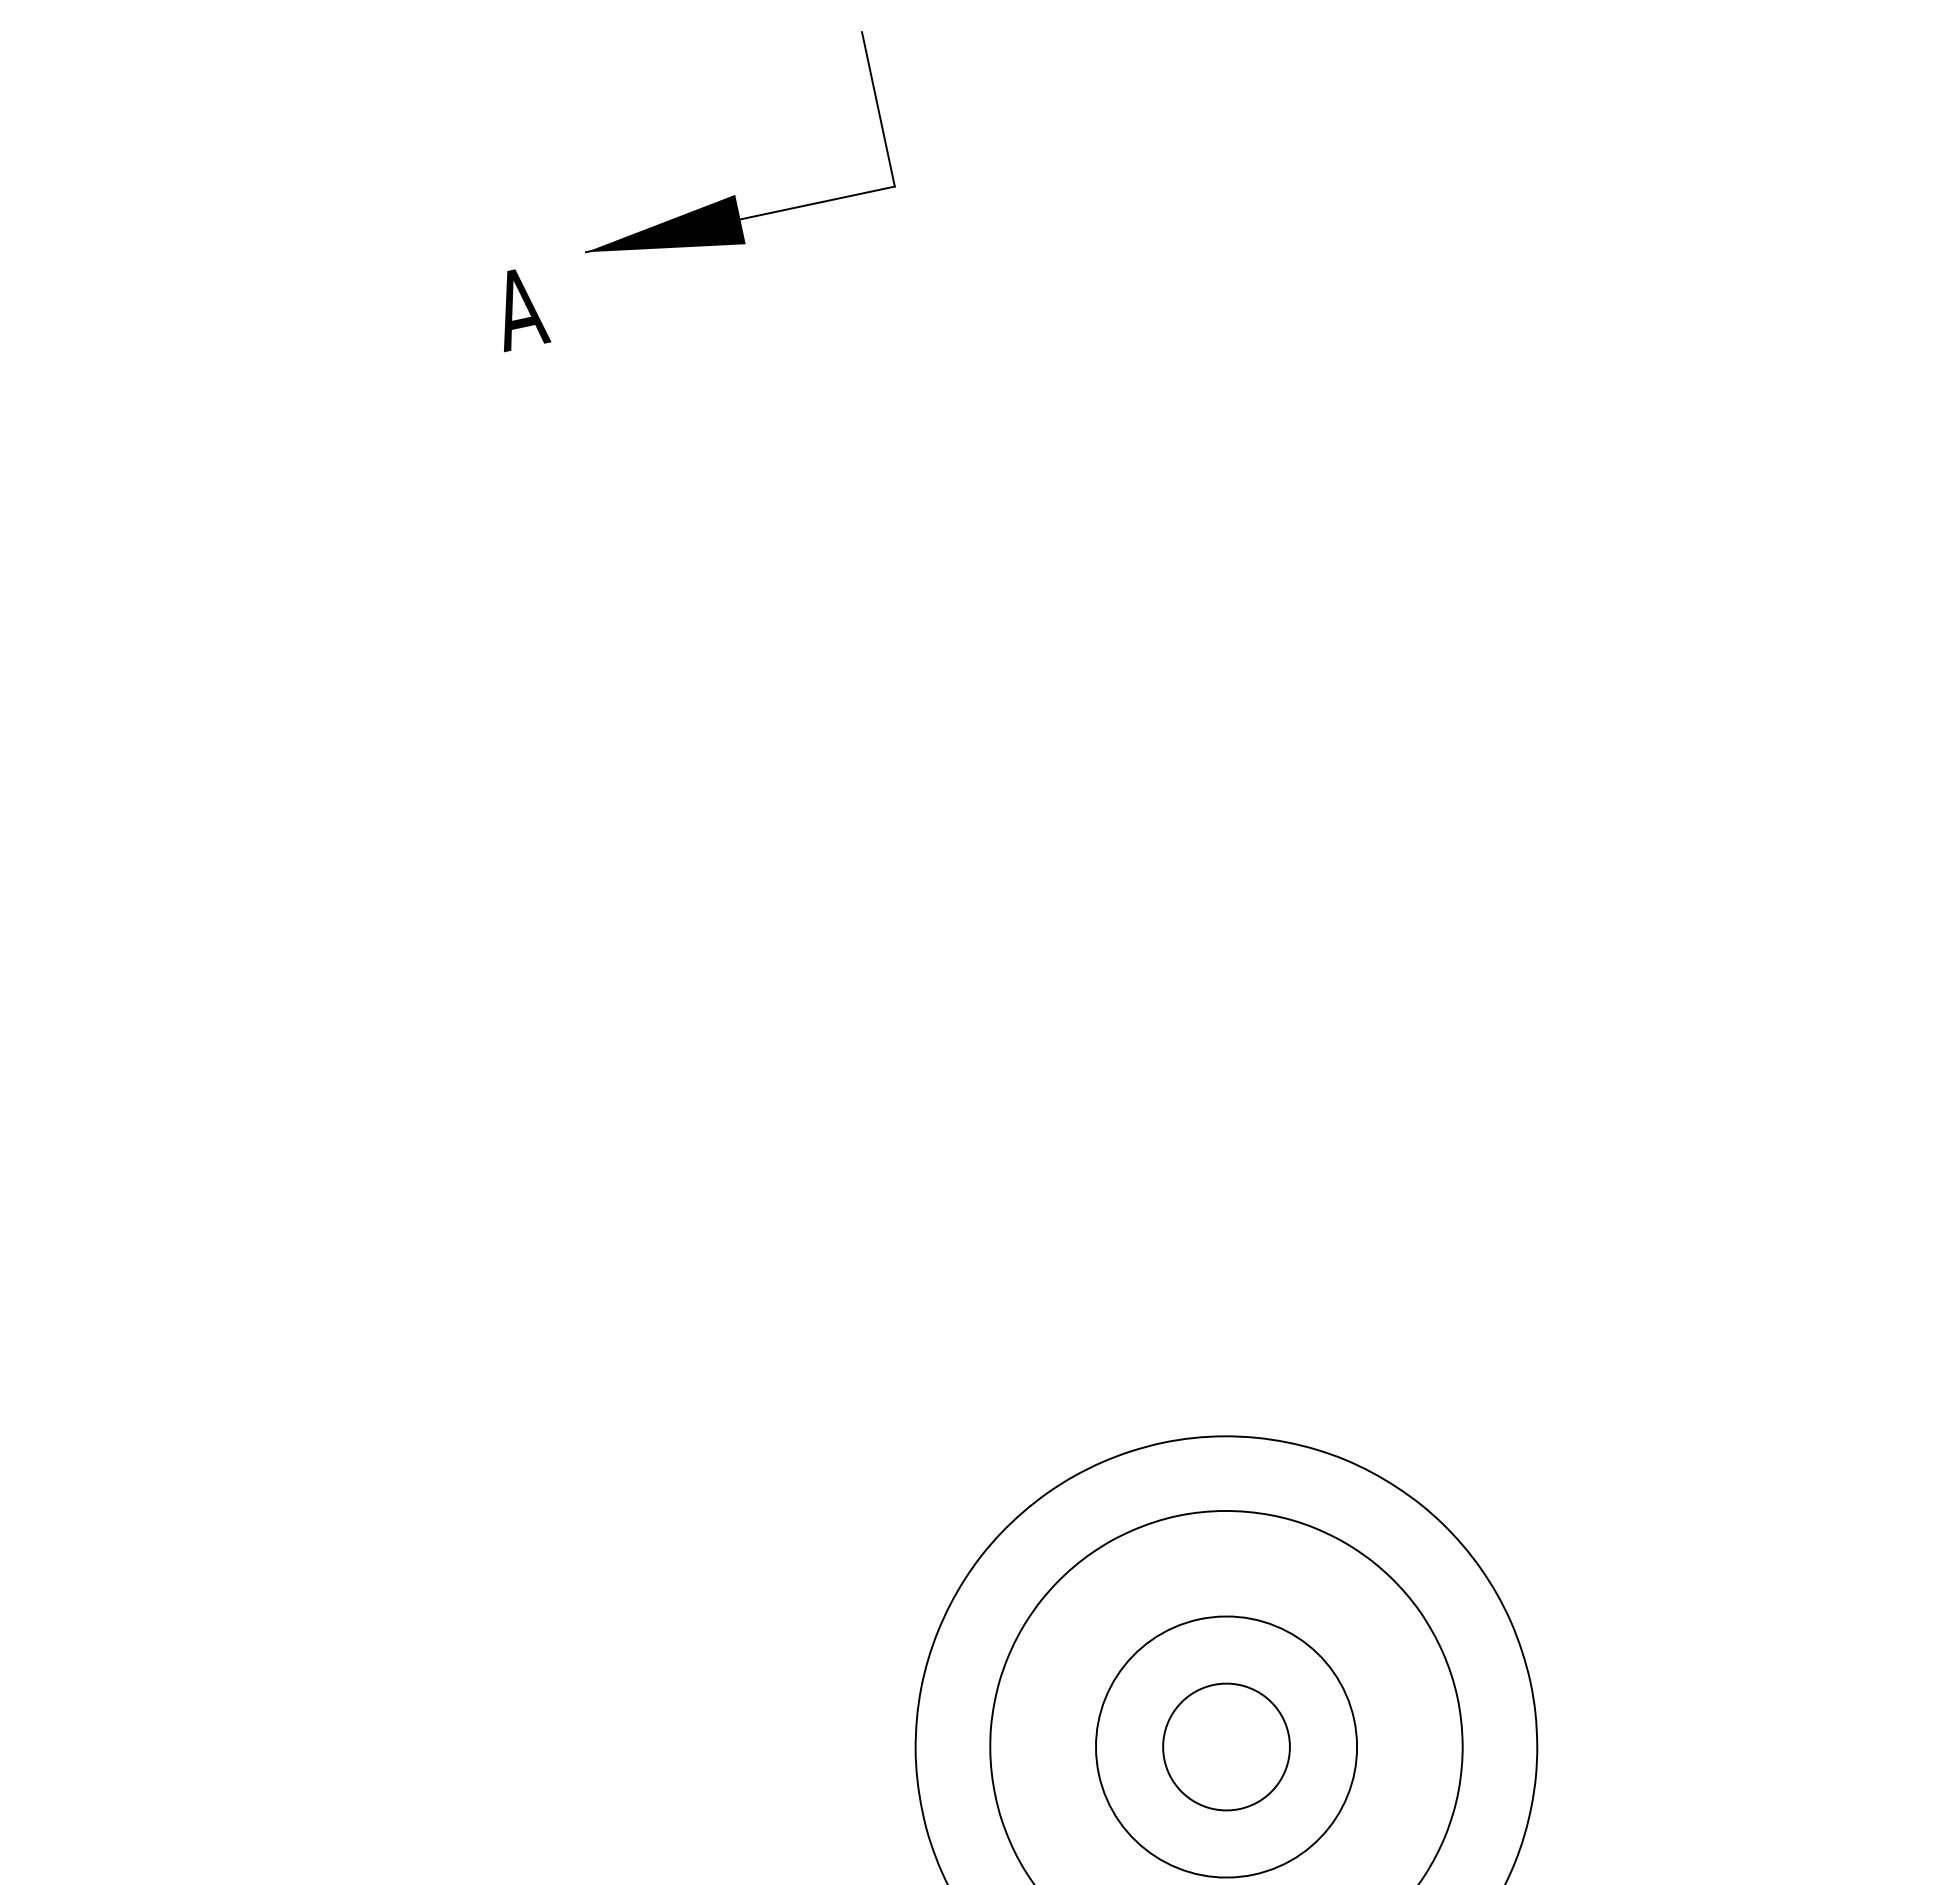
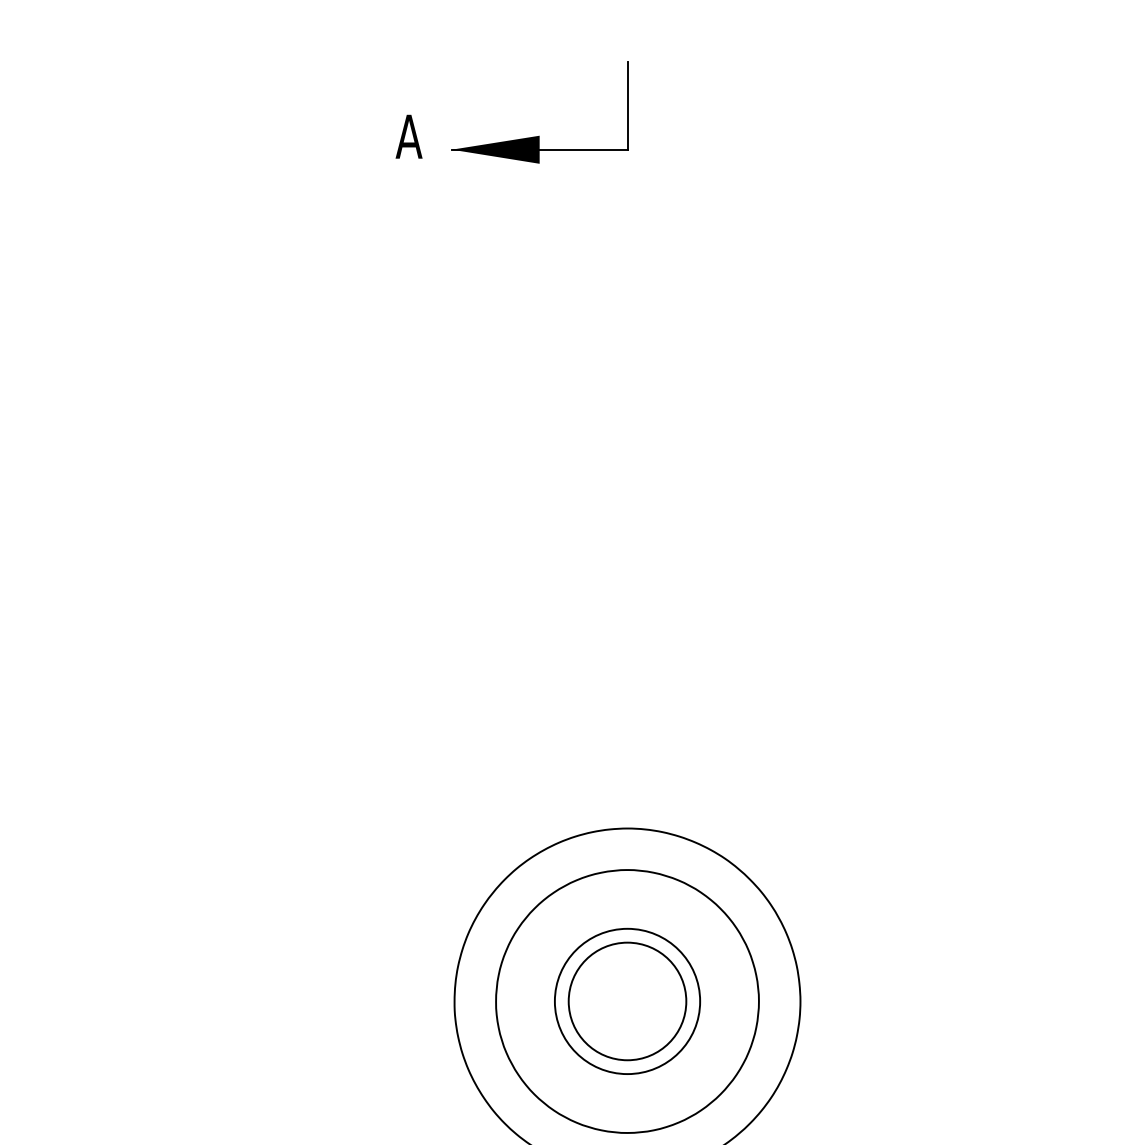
part: (734, 194) -> (539, 135), moved
circle: (1226, 1747) -> (627, 1001), size x1.67

